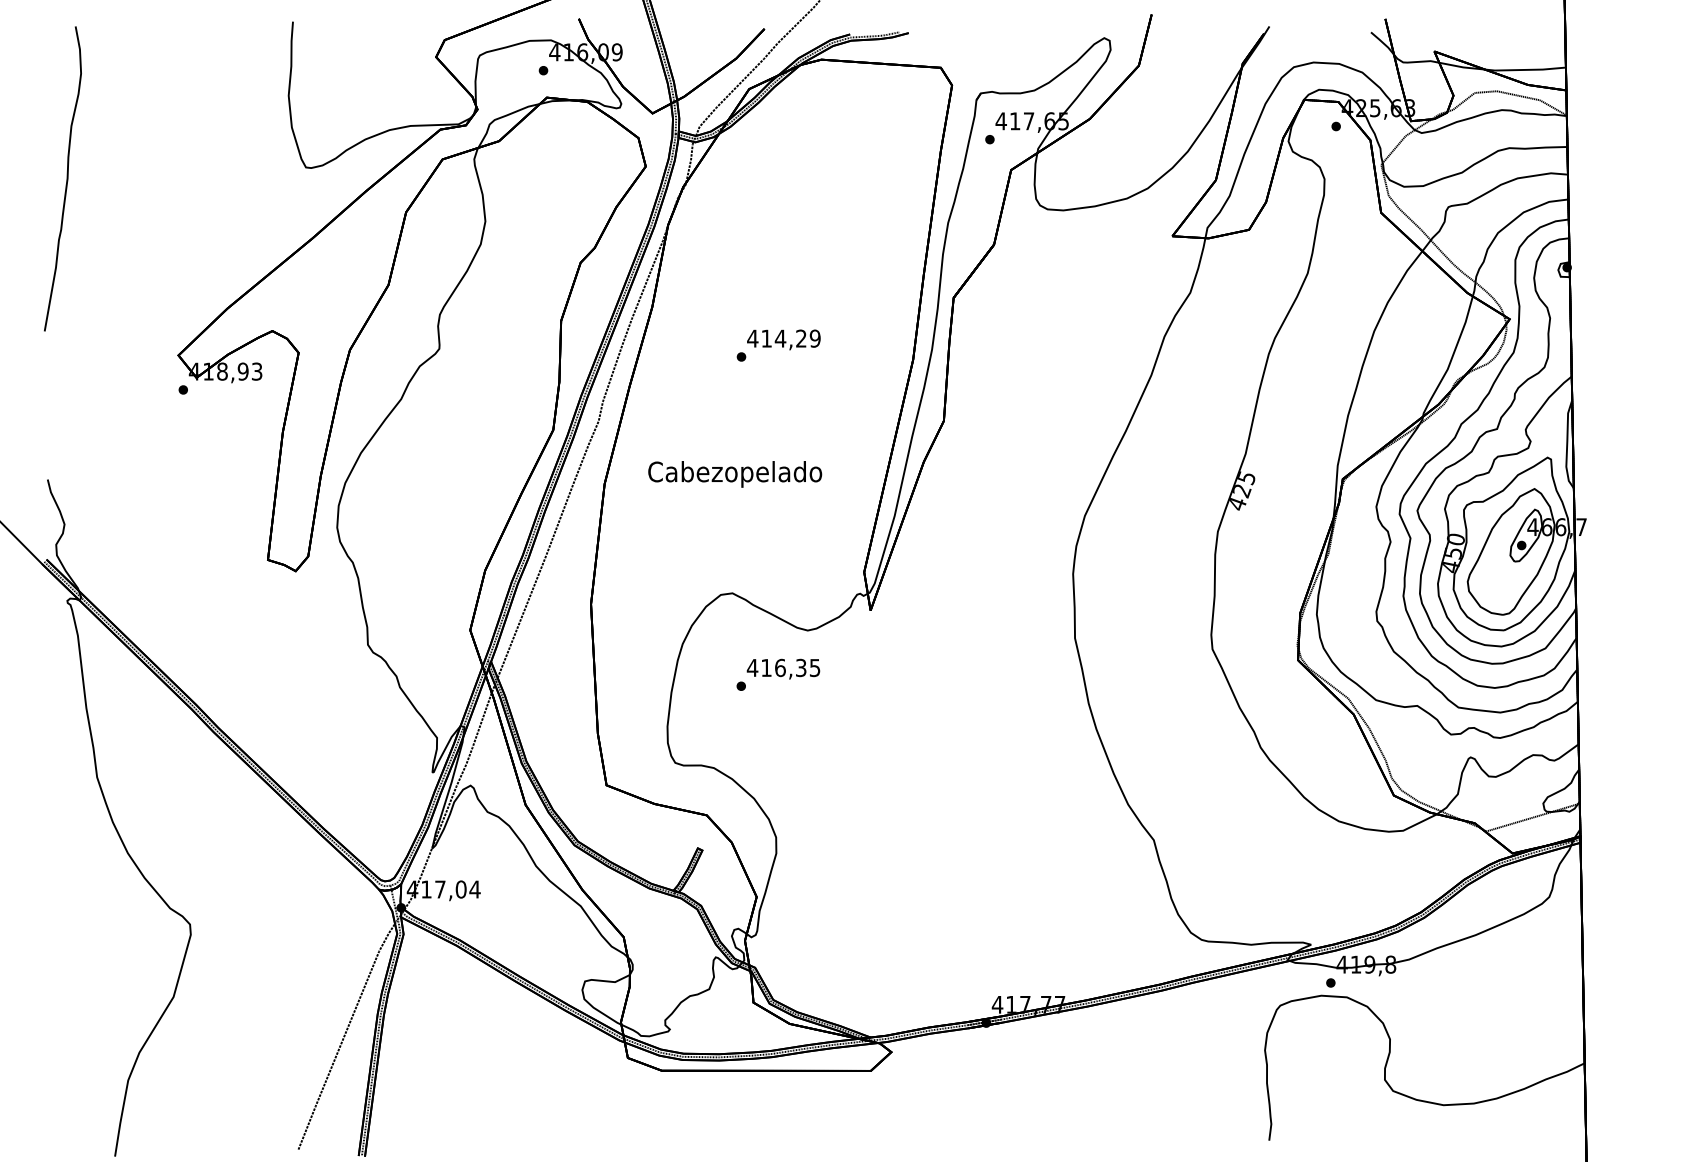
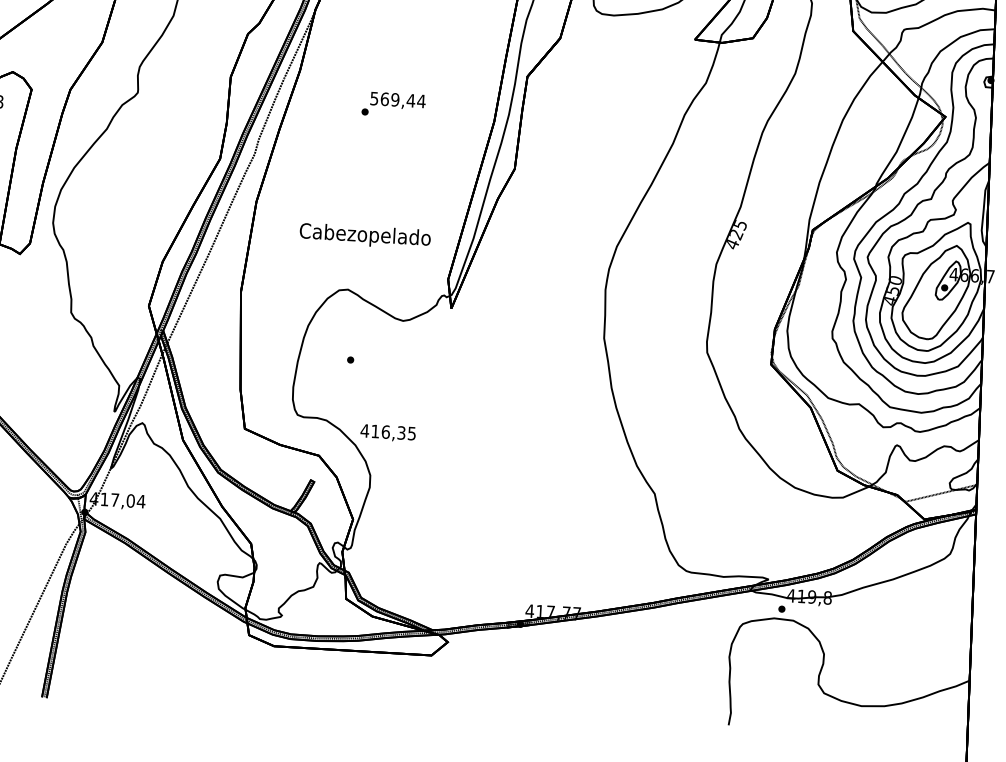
text: (783, 338) -> (397, 99), 414,29 -> 569,44
text: (735, 474) -> (365, 236), moved
text: (783, 668) -> (388, 432), moved

